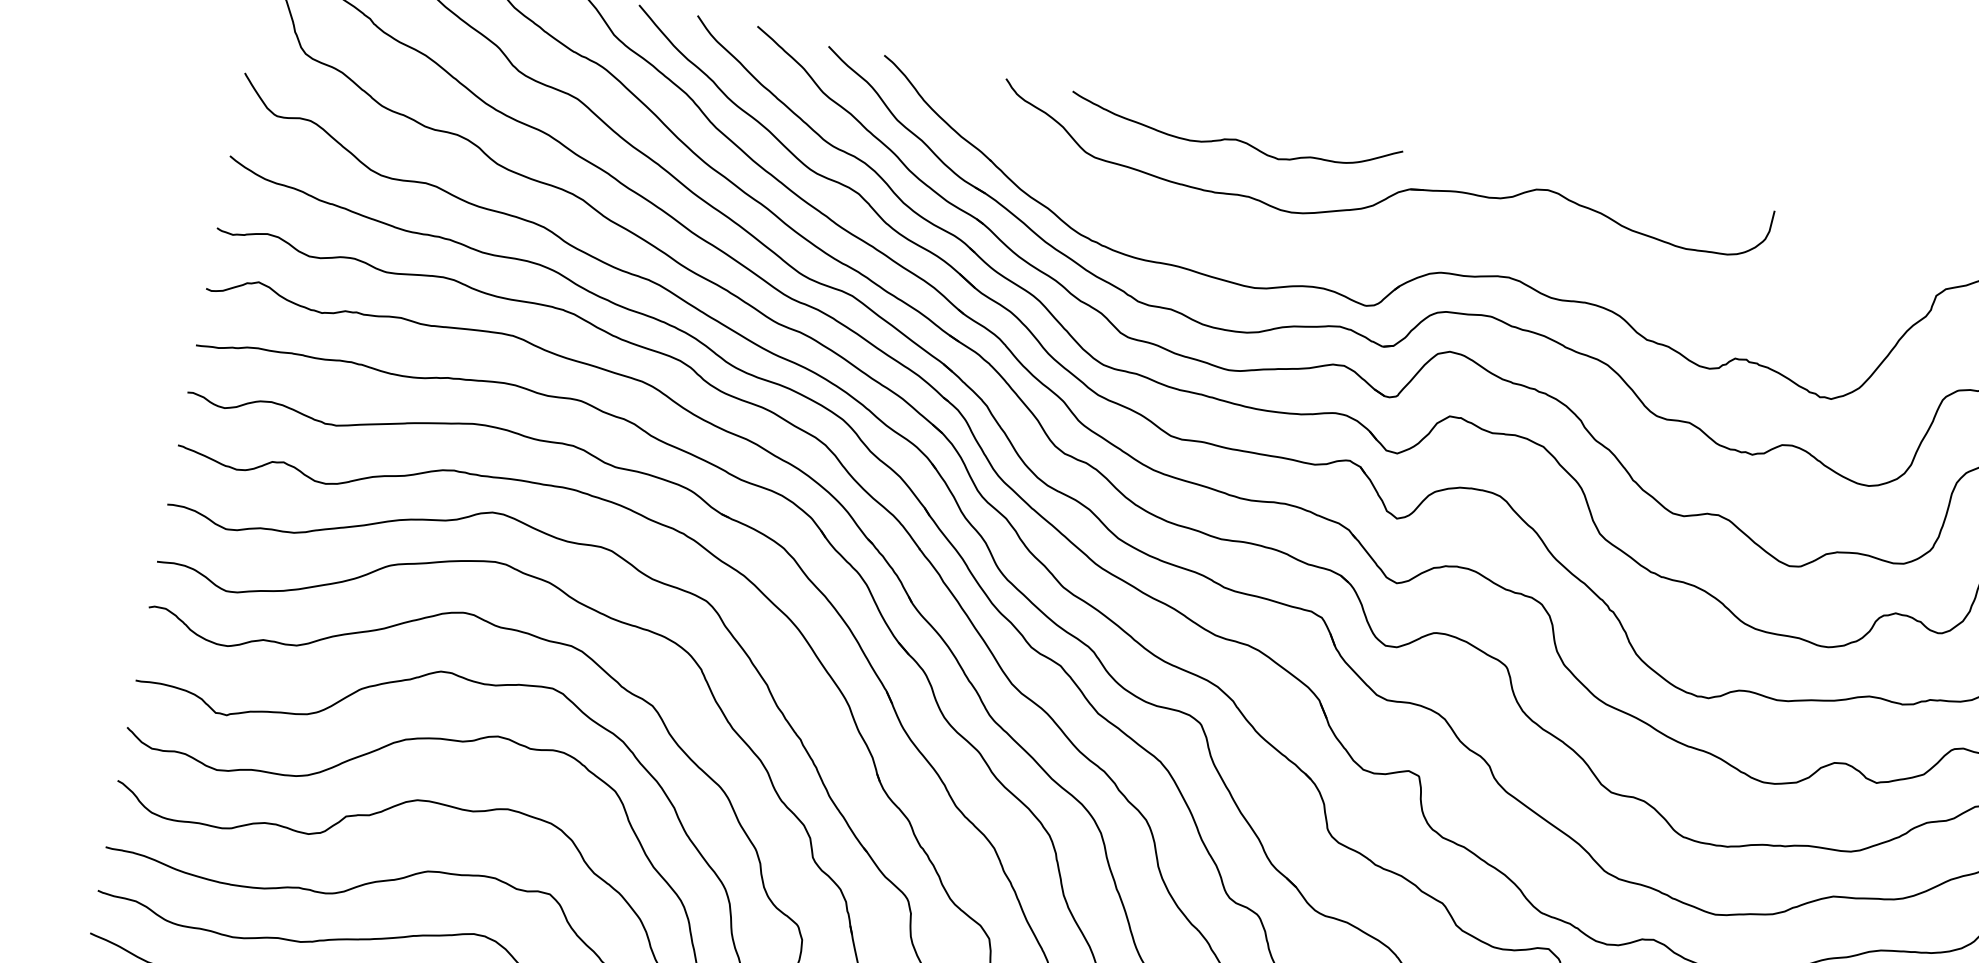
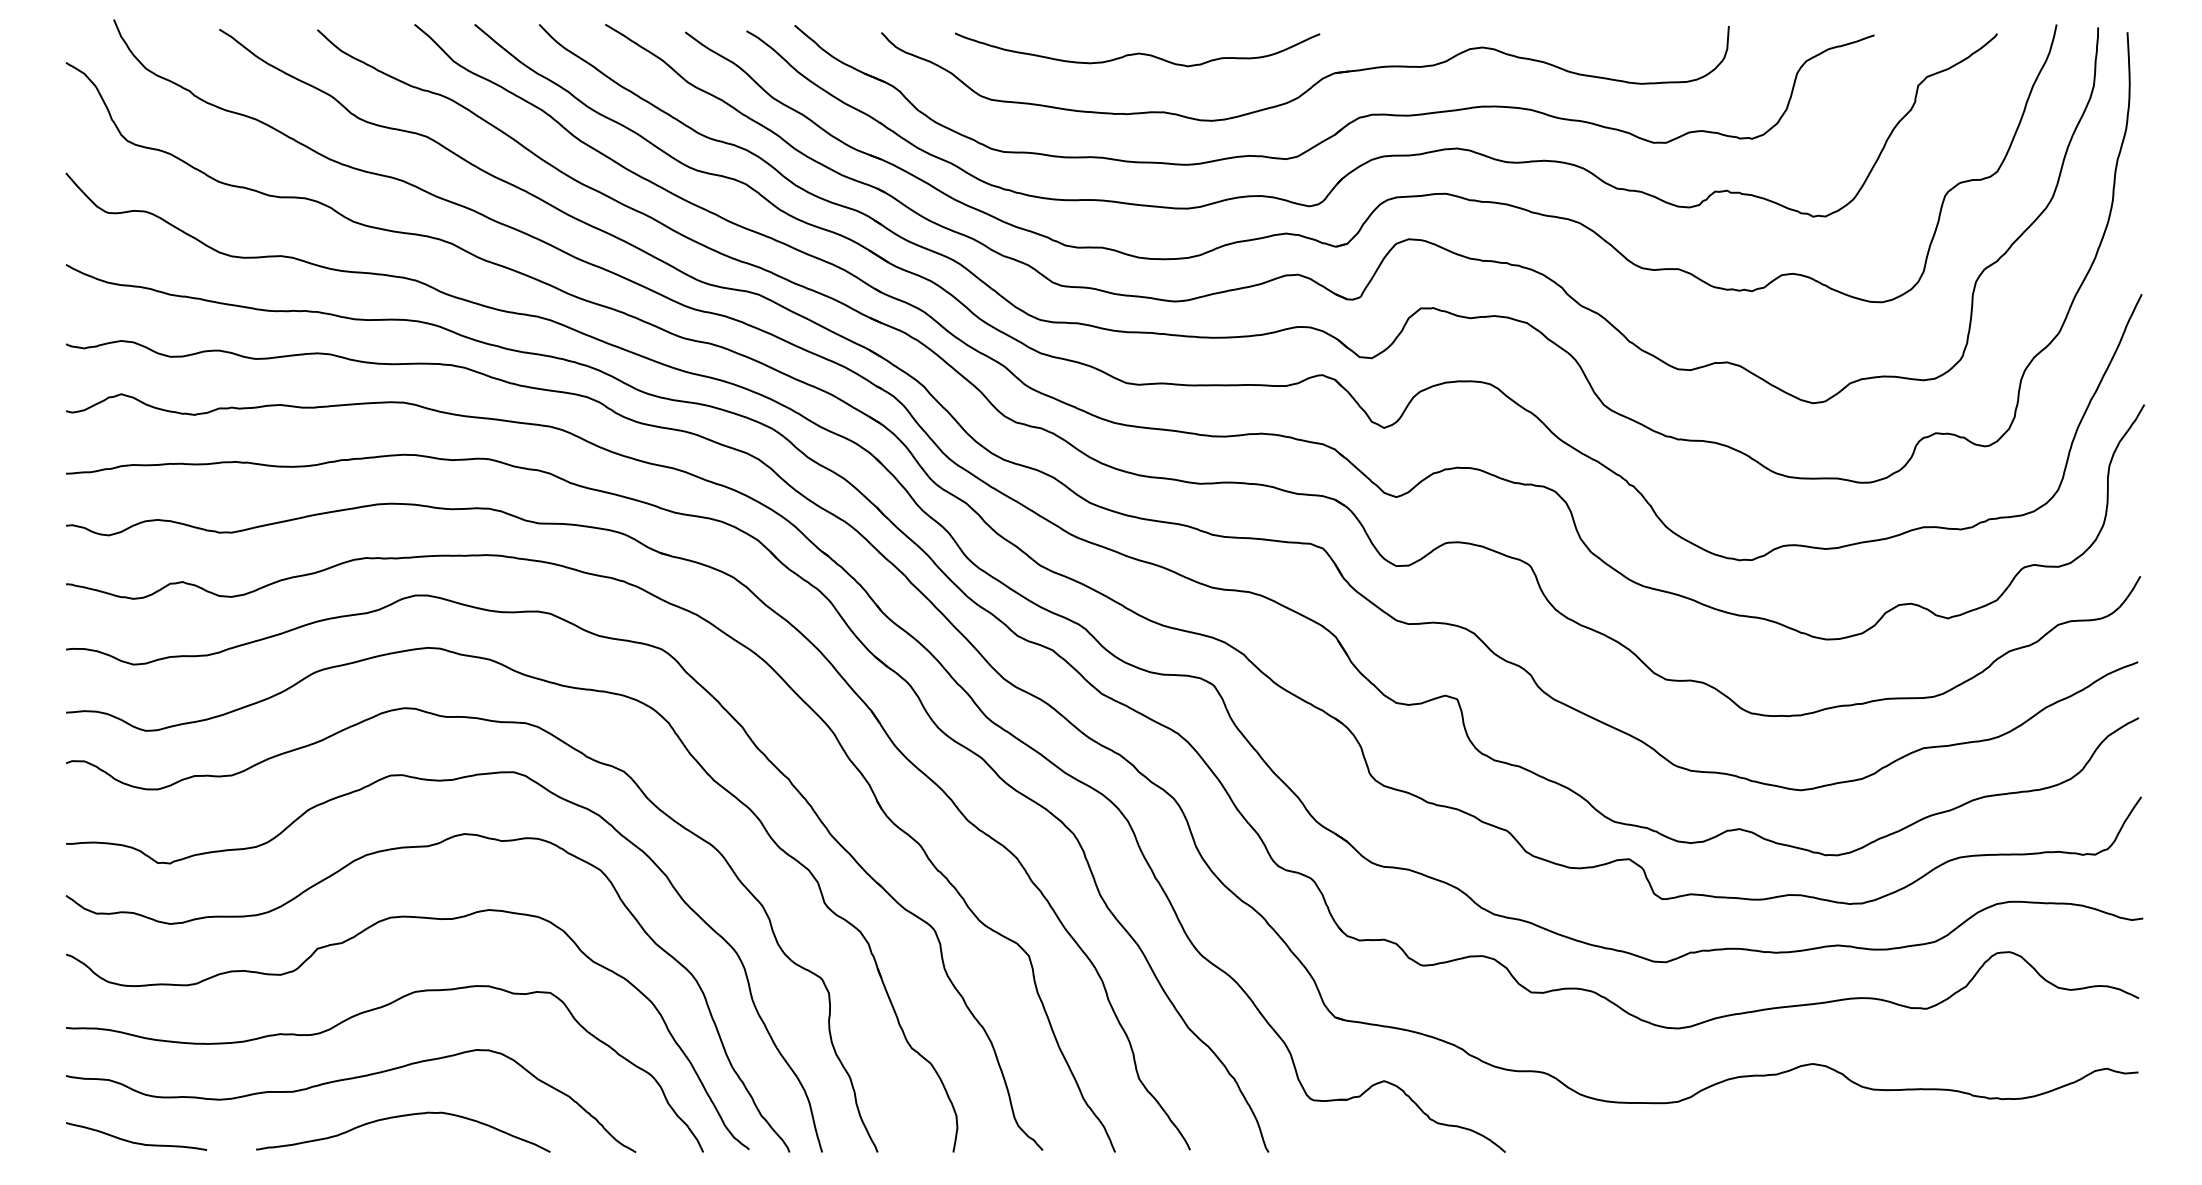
part: (1416, 235) -> (1350, 121), added

